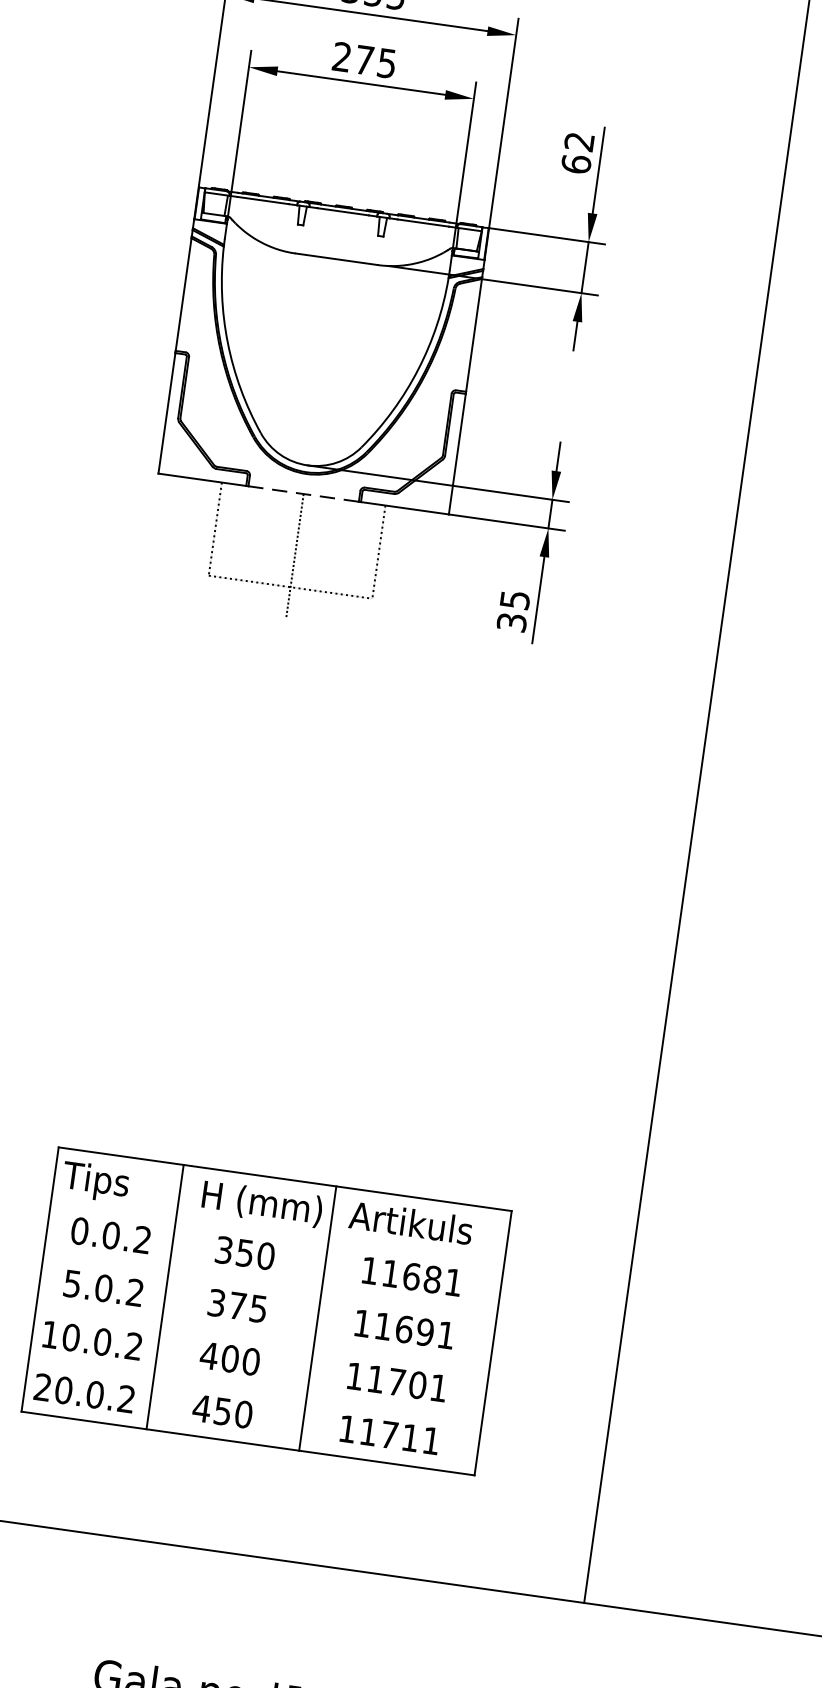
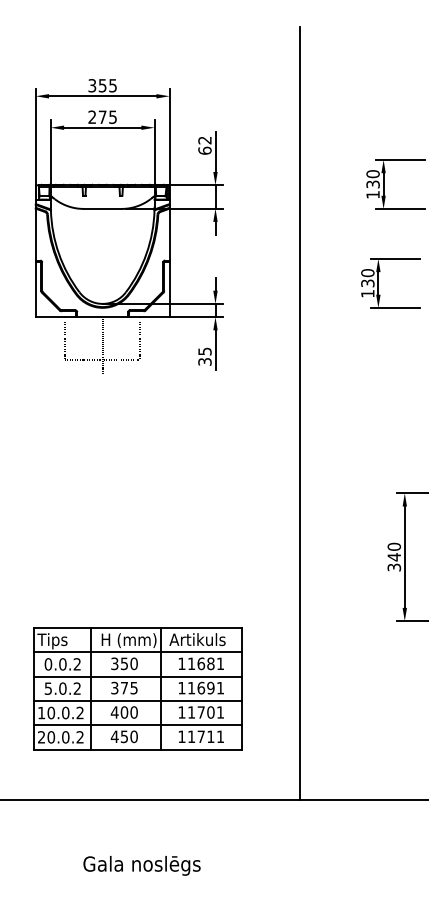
line: (303, 494) -> (102, 317), dashed -> solid
line: (276, 1232) -> (137, 652), added
line: (269, 1284) -> (137, 676), added
line: (262, 1336) -> (137, 700), added
line: (254, 1391) -> (137, 725), added

